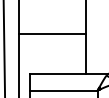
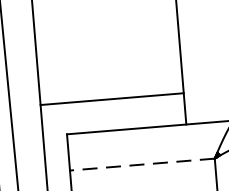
line: (51, 33) -> (110, 98), moved
line: (63, 90) -> (141, 164), solid -> dashed

